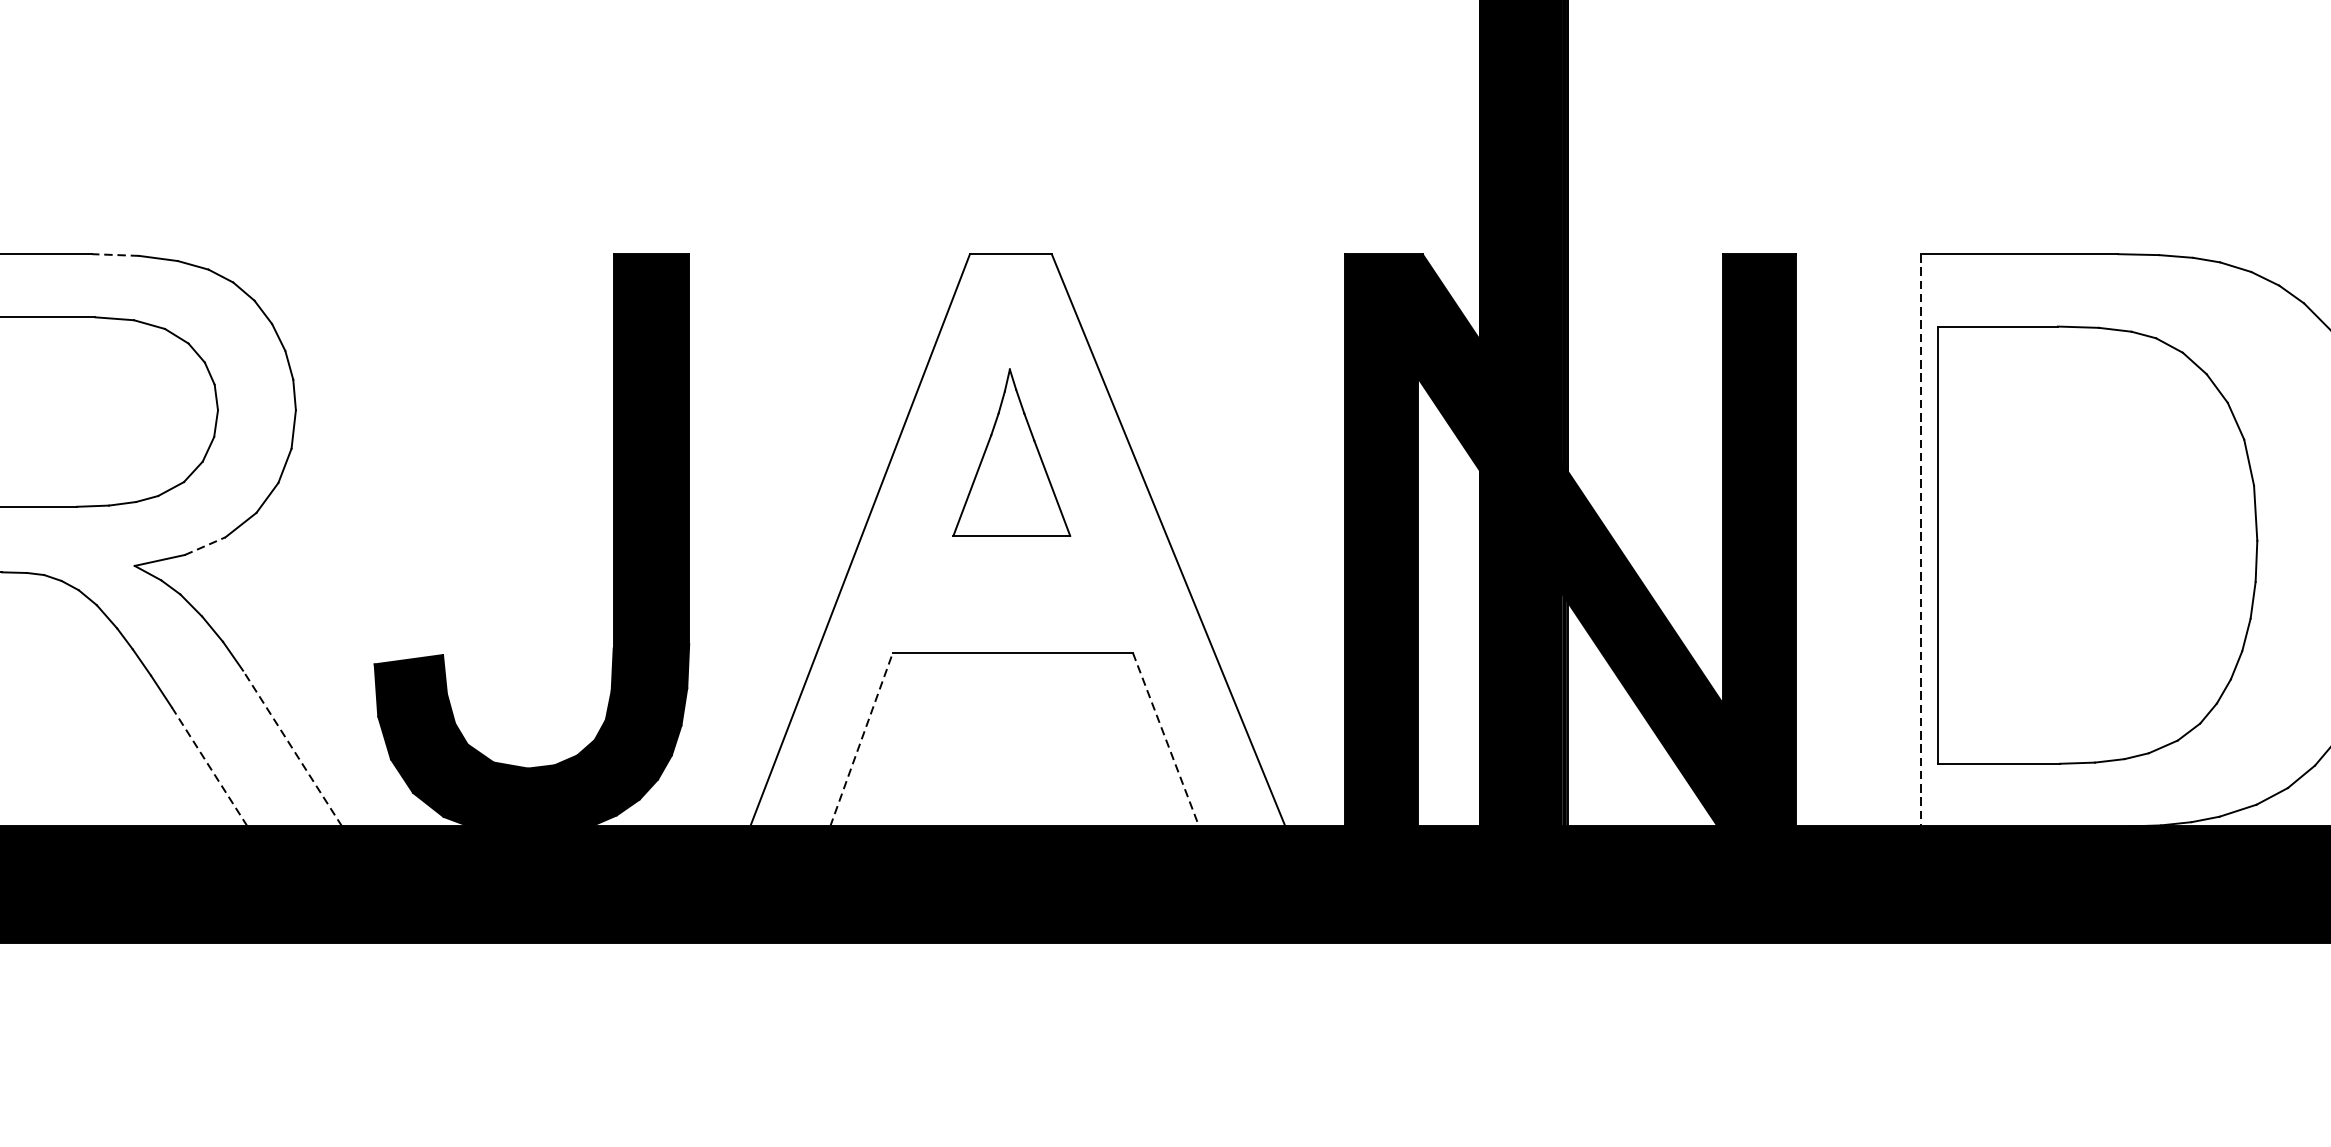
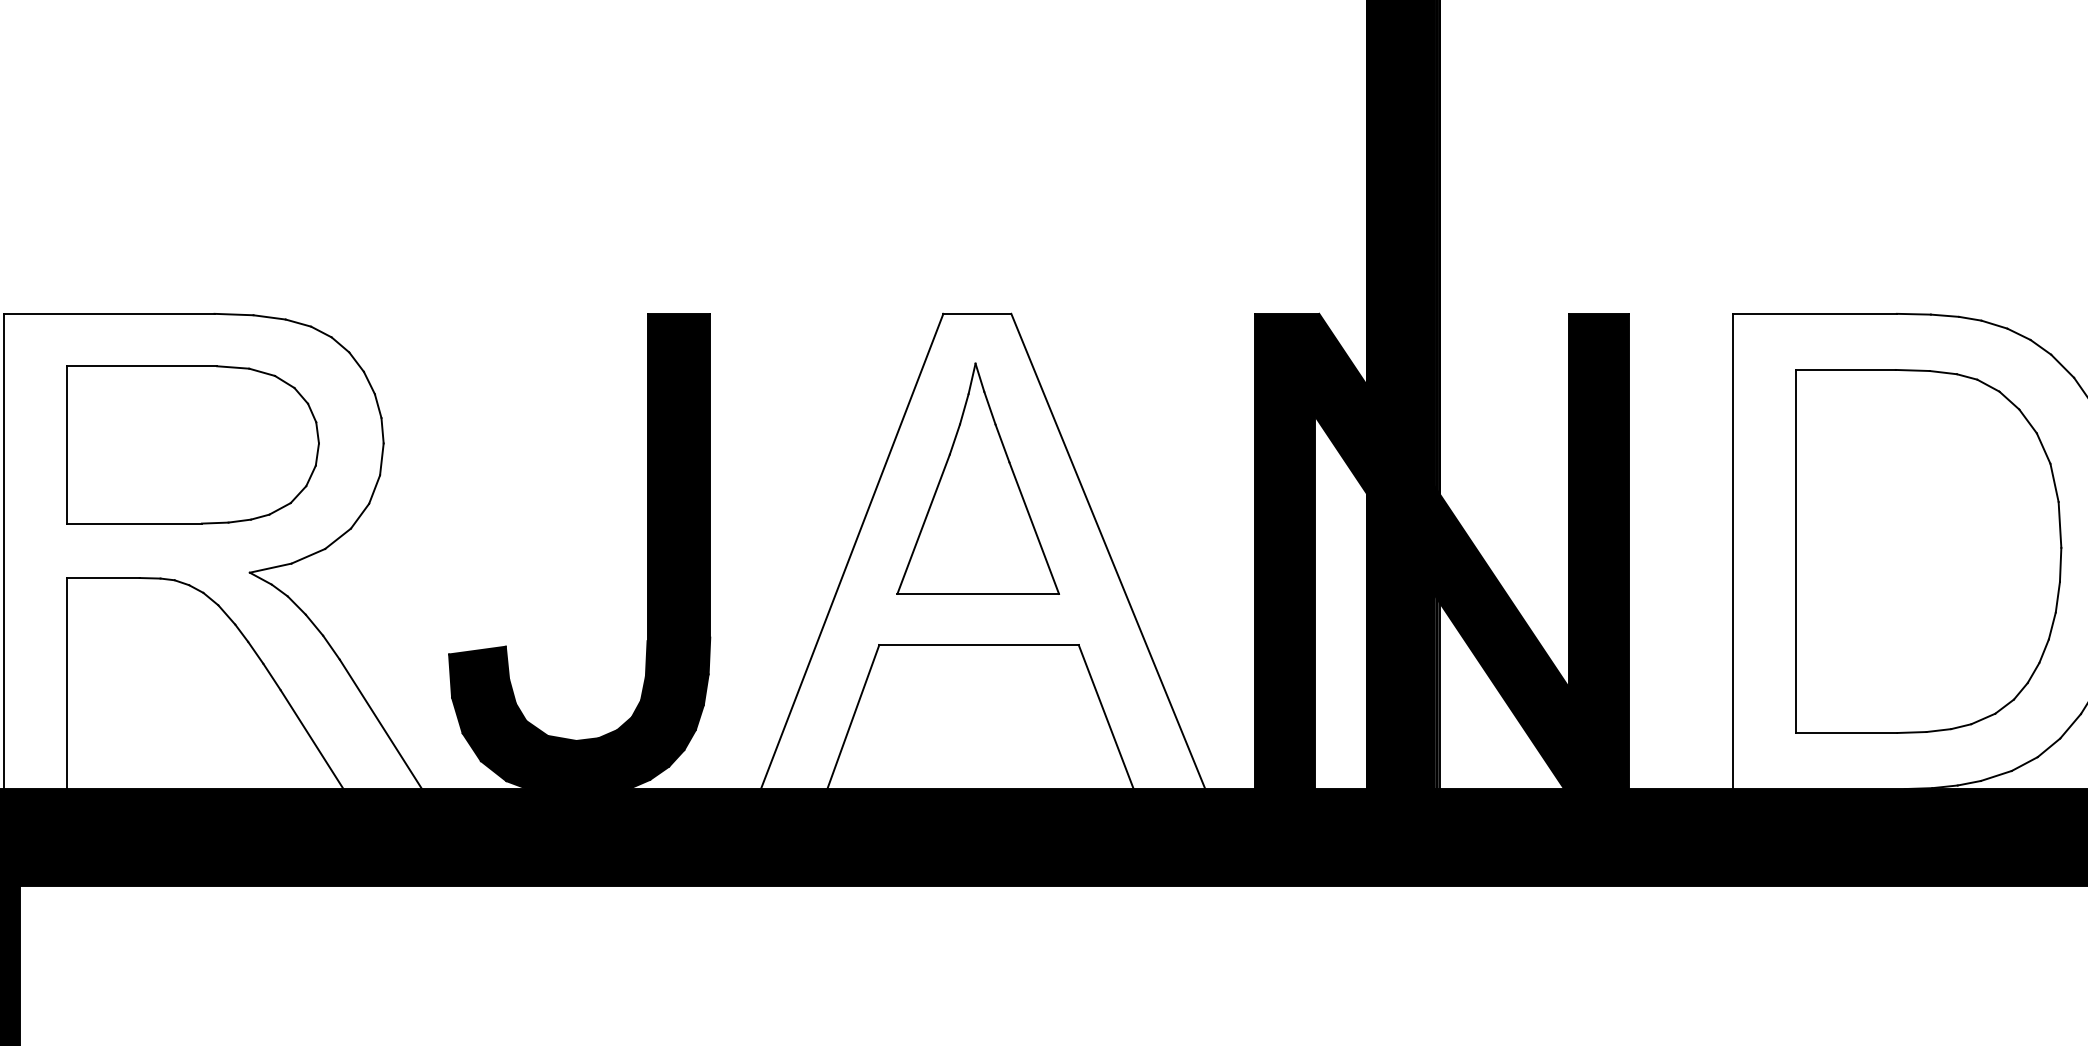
line: (115, 254) -> (233, 314), dashed -> solid
part: (1011, 452) -> (977, 478), size x1.67
line: (1921, 540) -> (1733, 551), dashed -> solid
part: (2097, 545) -> (1928, 551), moved
line: (205, 546) -> (308, 556), dashed -> solid
line: (861, 740) -> (853, 717), dashed -> solid
line: (1166, 740) -> (1106, 717), dashed -> solid
line: (292, 748) -> (380, 724), dashed -> solid
line: (210, 766) -> (312, 739), dashed -> solid

